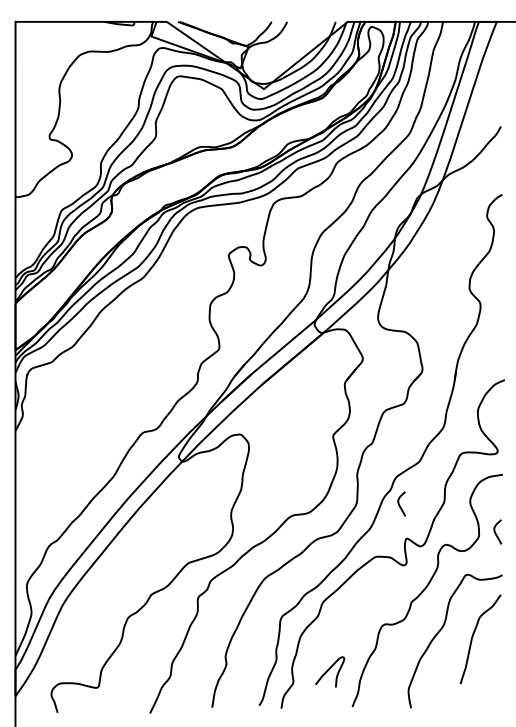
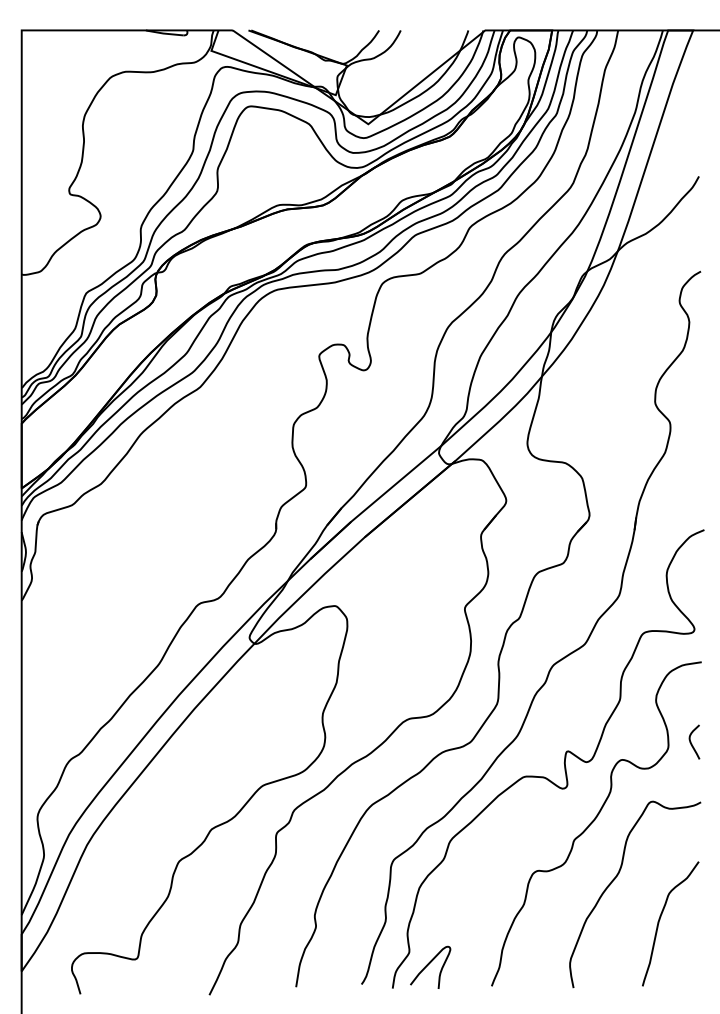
curve: (400, 505) -> (558, 704), removed
curve: (473, 636) -> (660, 920), moved
curve: (329, 669) -> (429, 964), moved

